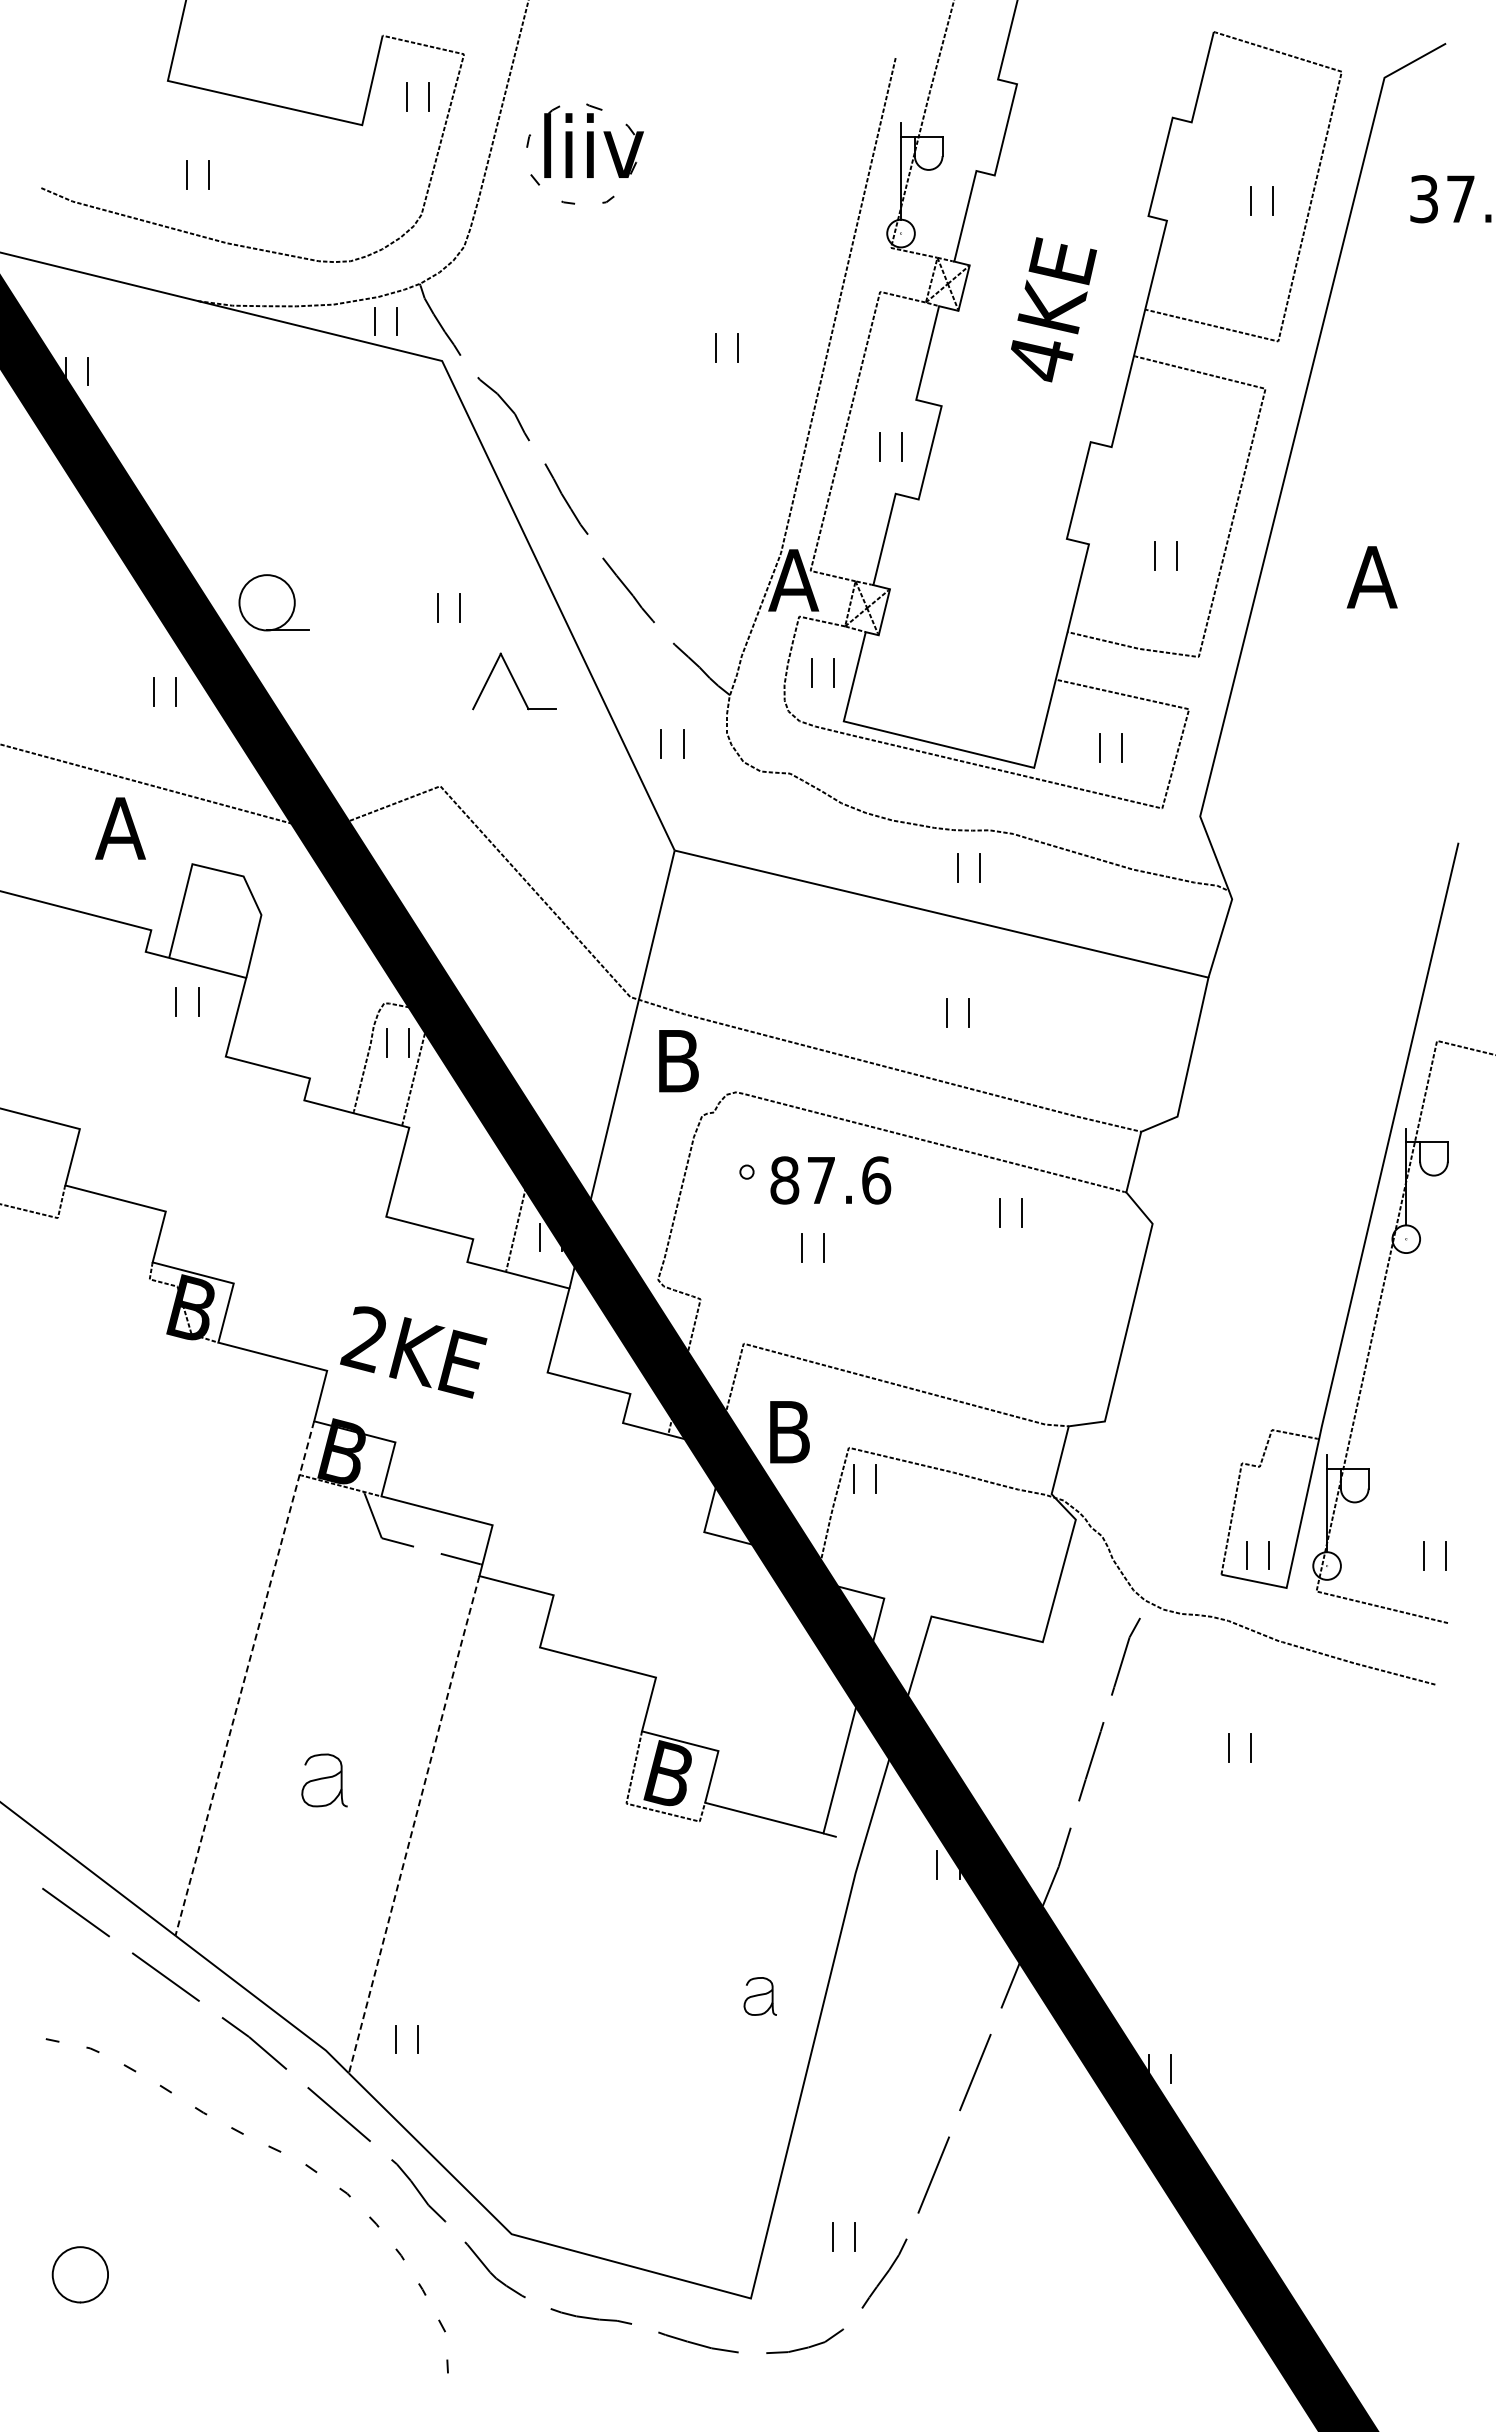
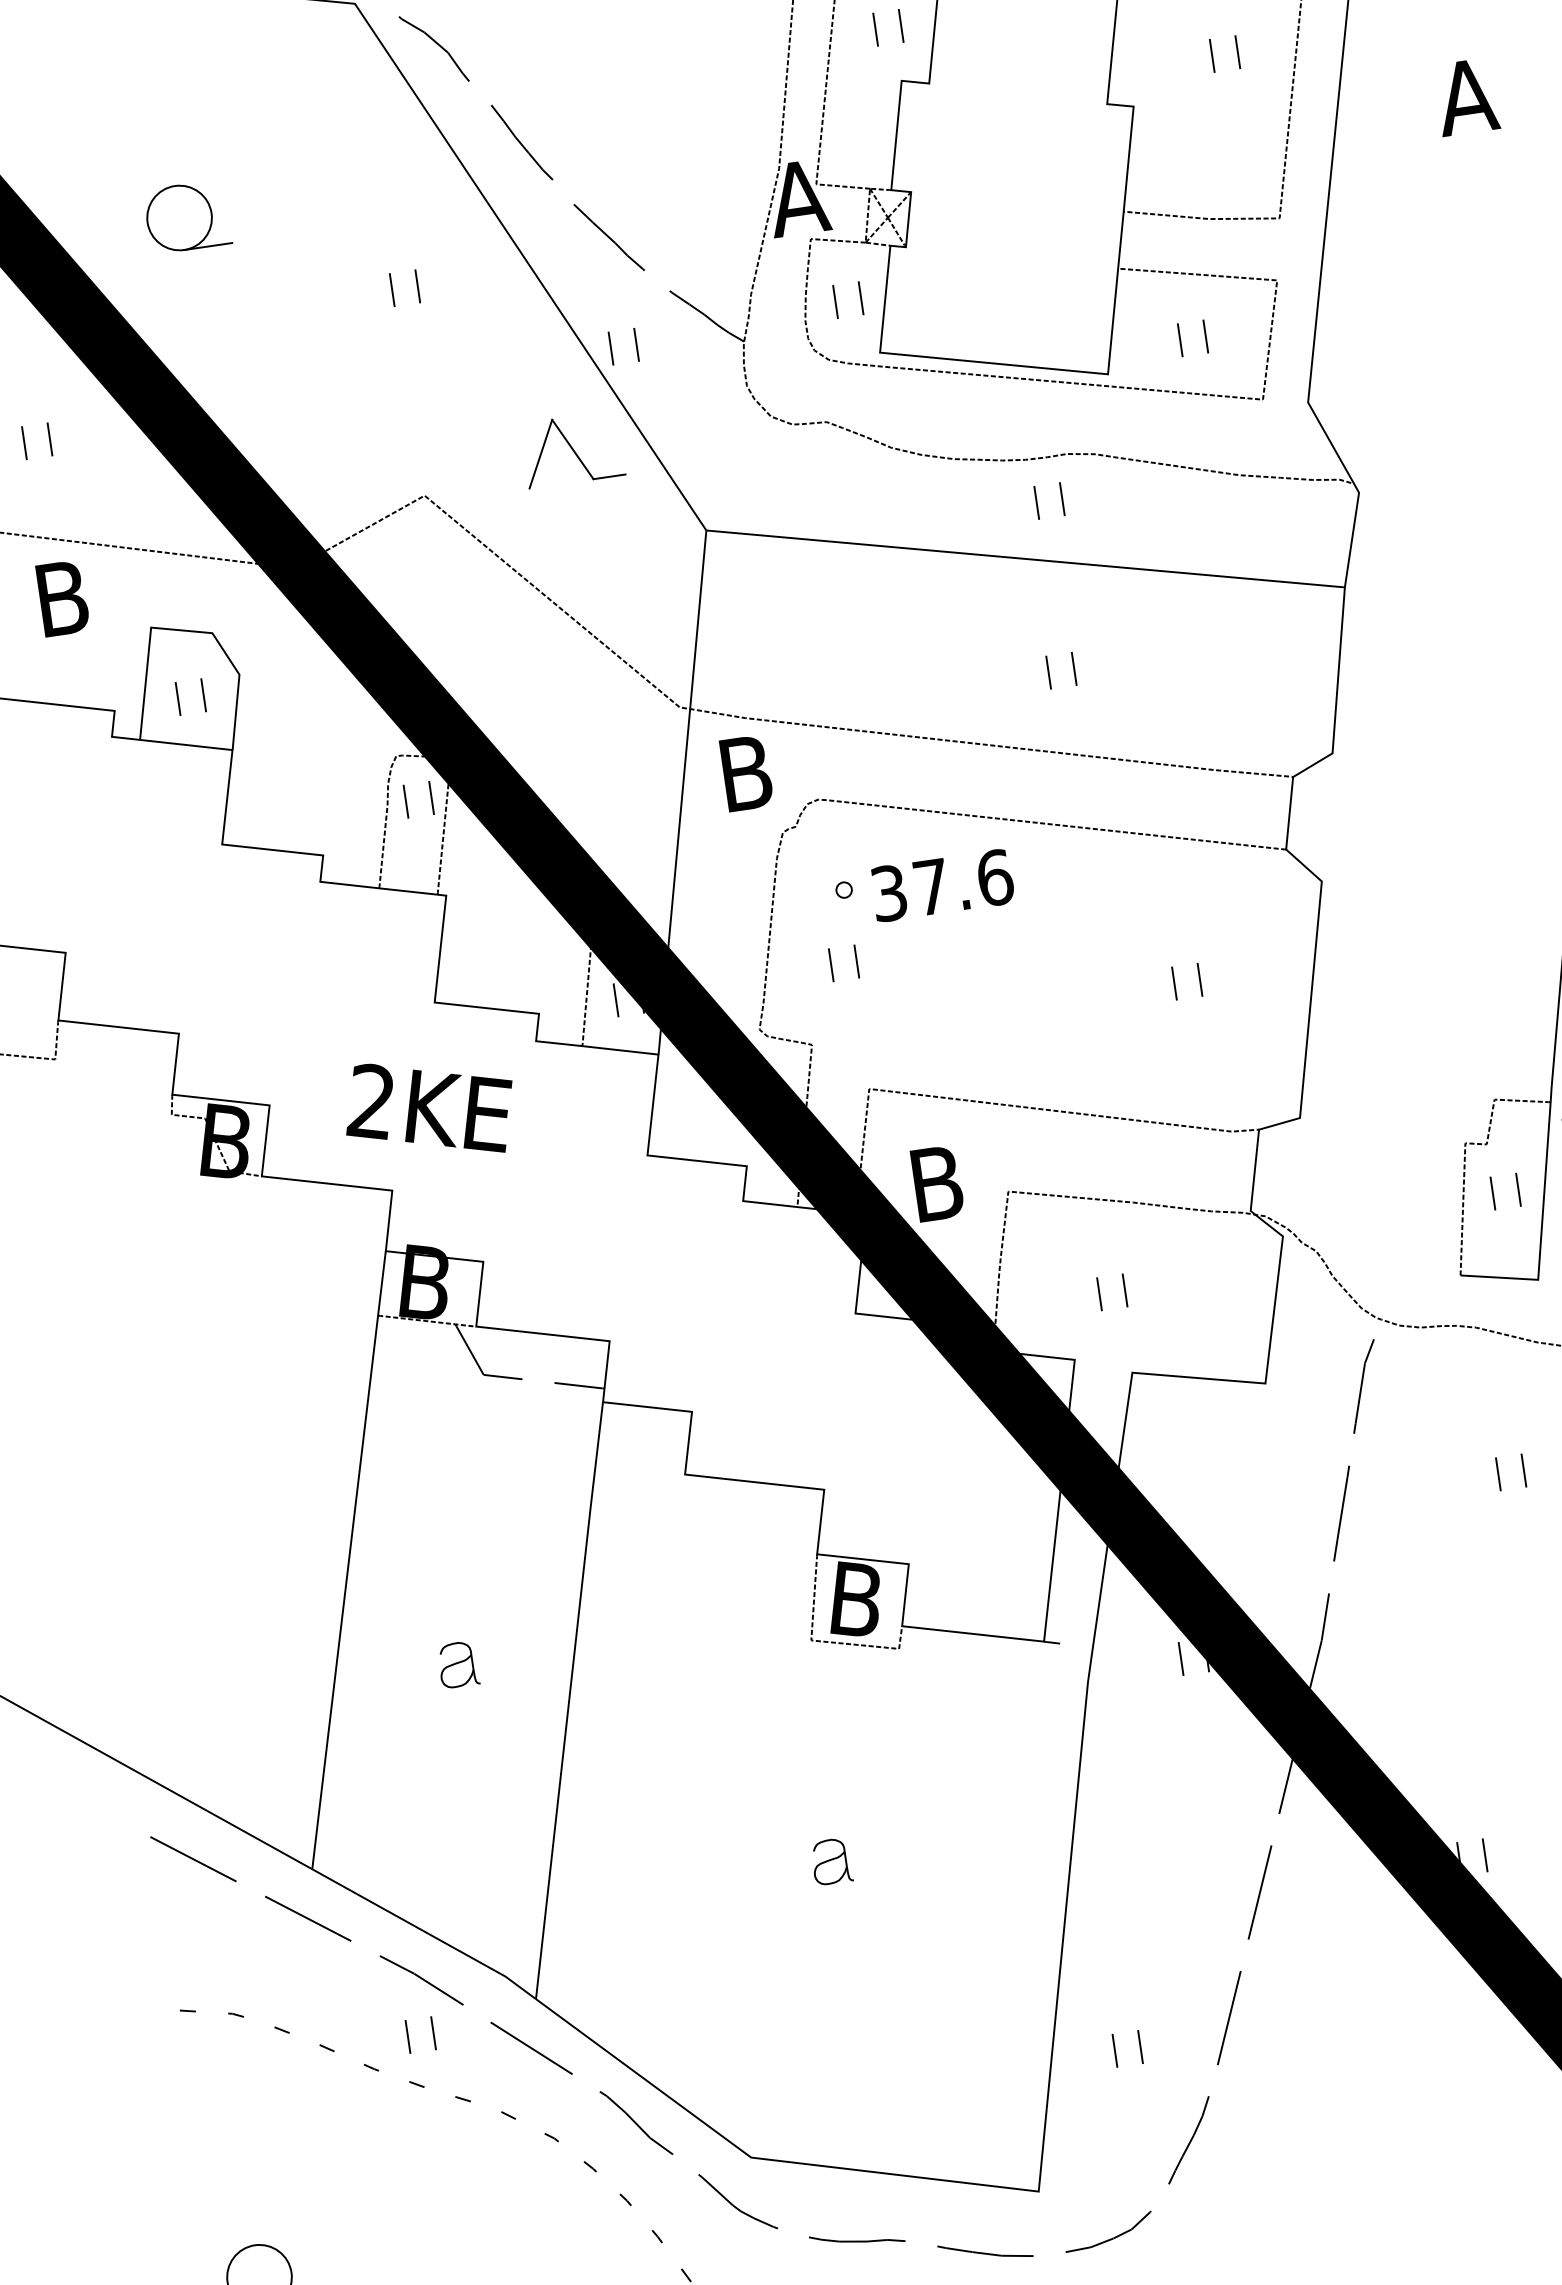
part: (1155, 555) -> (1212, 55), moved
part: (273, 602) -> (186, 216), moved
part: (514, 681) -> (572, 449), moved
part: (154, 691) -> (24, 442), moved
part: (661, 743) -> (611, 348), moved
text: (120, 828) -> (61, 598), A -> B
part: (176, 1001) -> (178, 698), moved
text: (784, 1180) -> (888, 893), 87.6 -> 37.6
part: (1000, 1212) -> (1174, 982), moved
part: (802, 1247) -> (831, 964), moved
text: (413, 1352) -> (429, 1109), moved
part: (854, 1478) -> (1099, 1293), moved
part: (1247, 1555) -> (1493, 1193), moved
line: (245, 1677) -> (349, 1558), dashed -> solid
part: (324, 1780) -> (458, 1664), size x0.71
line: (414, 1823) -> (569, 1699), dashed -> solid
part: (759, 1996) -> (830, 1861), moved
part: (396, 2039) -> (408, 2036), moved
part: (833, 2236) -> (1115, 2050), moved

